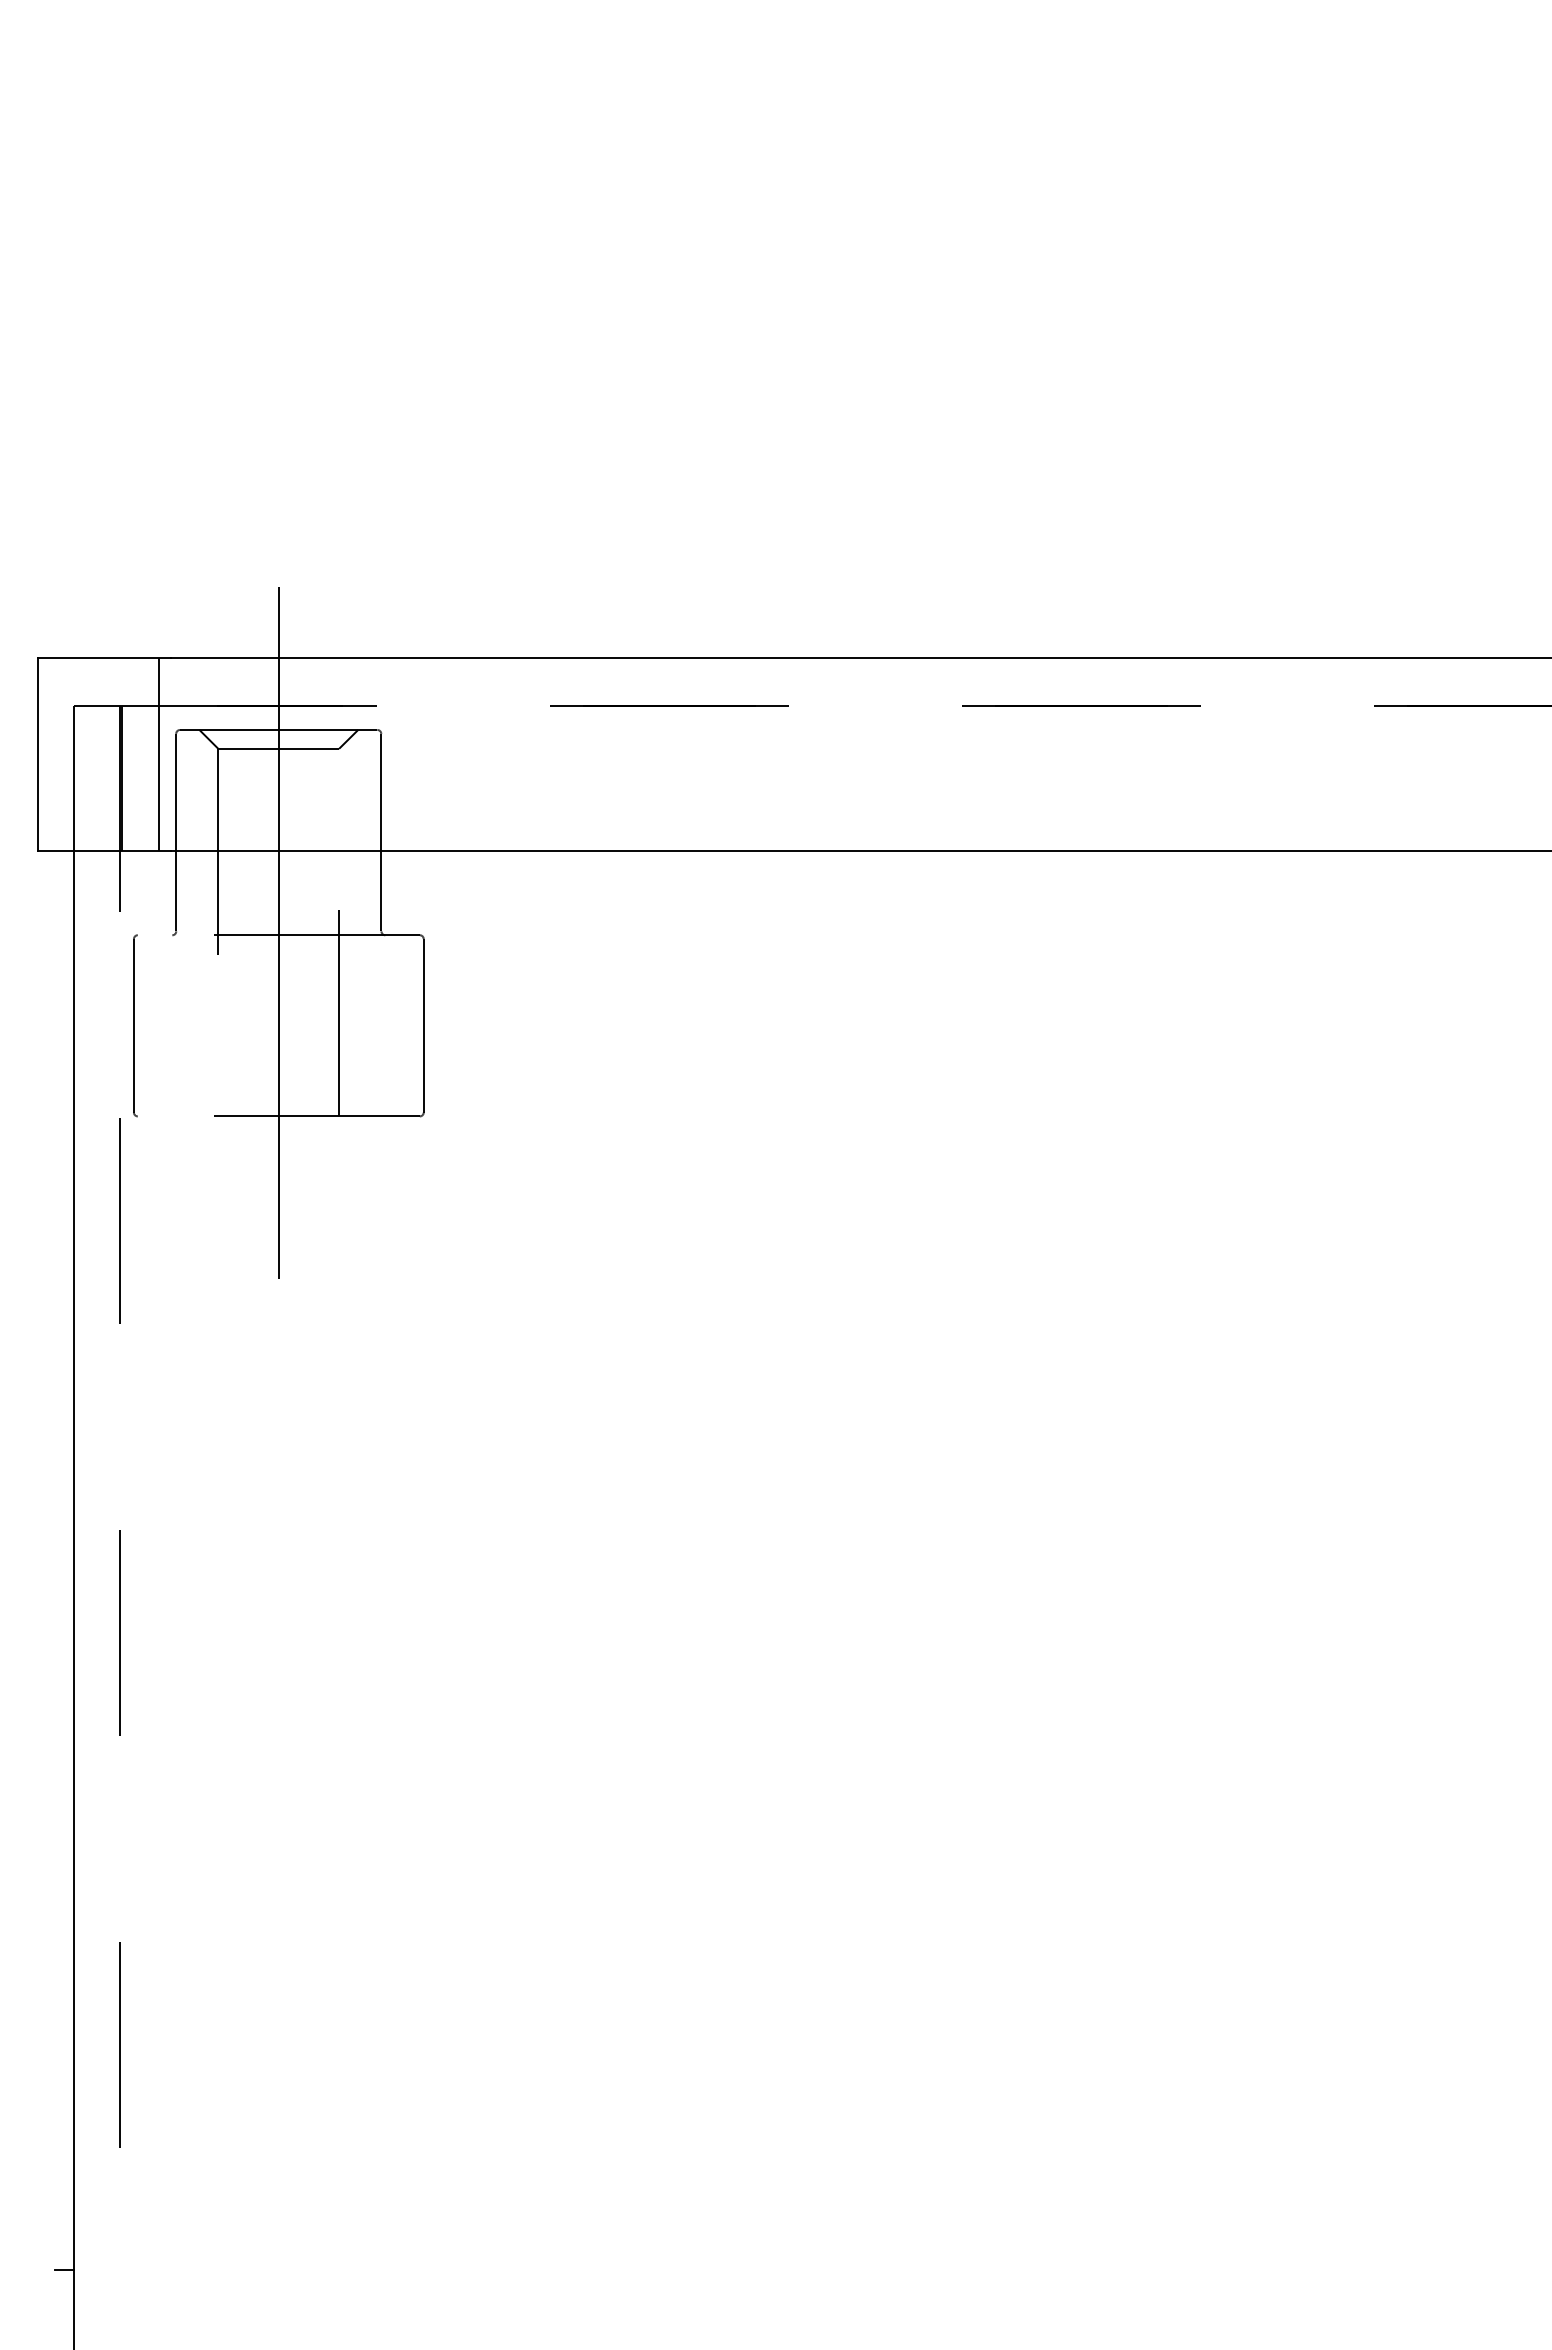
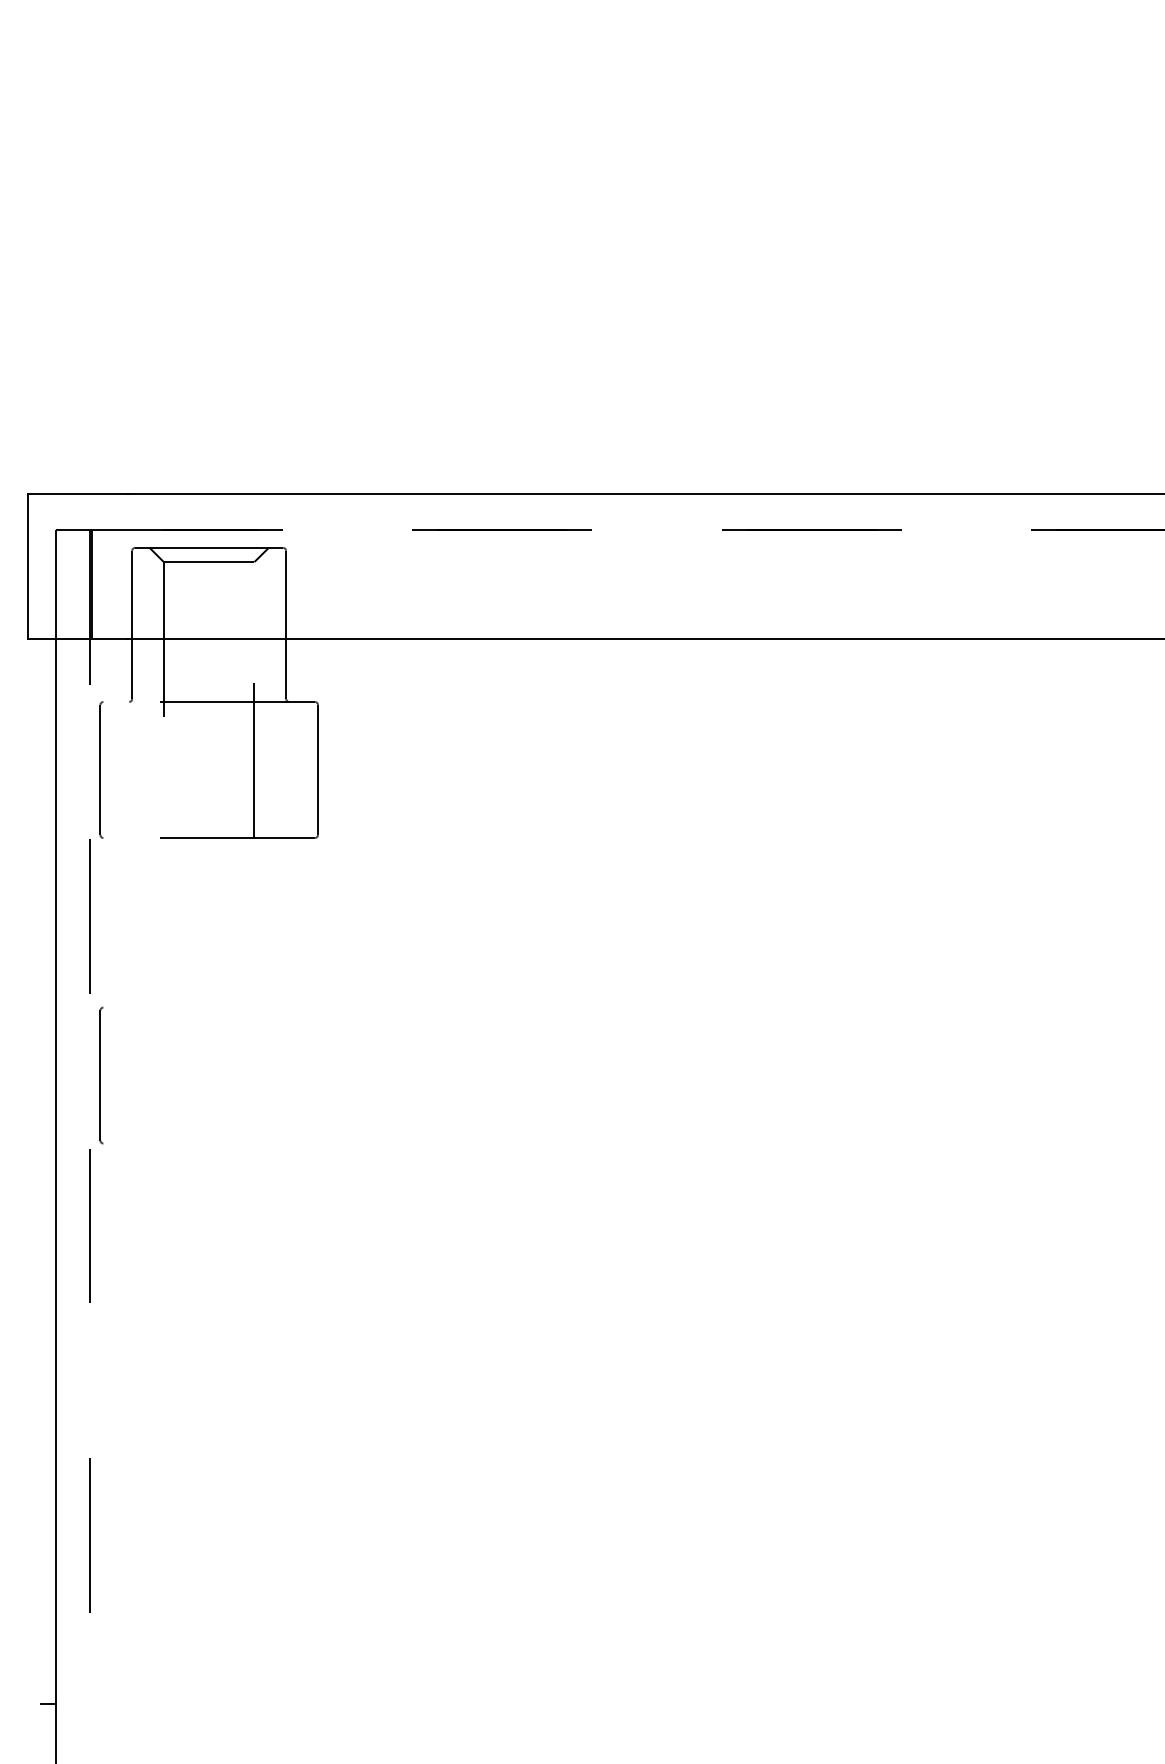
line: (158, 753) -> (118, 565), removed
line: (278, 932) -> (208, 699), removed
part: (135, 1432) -> (101, 1075), added

